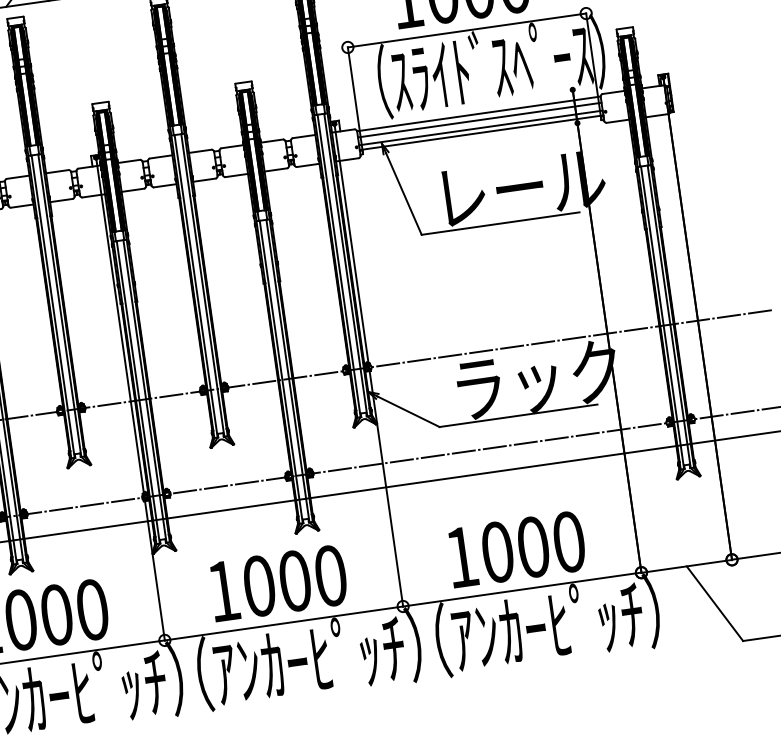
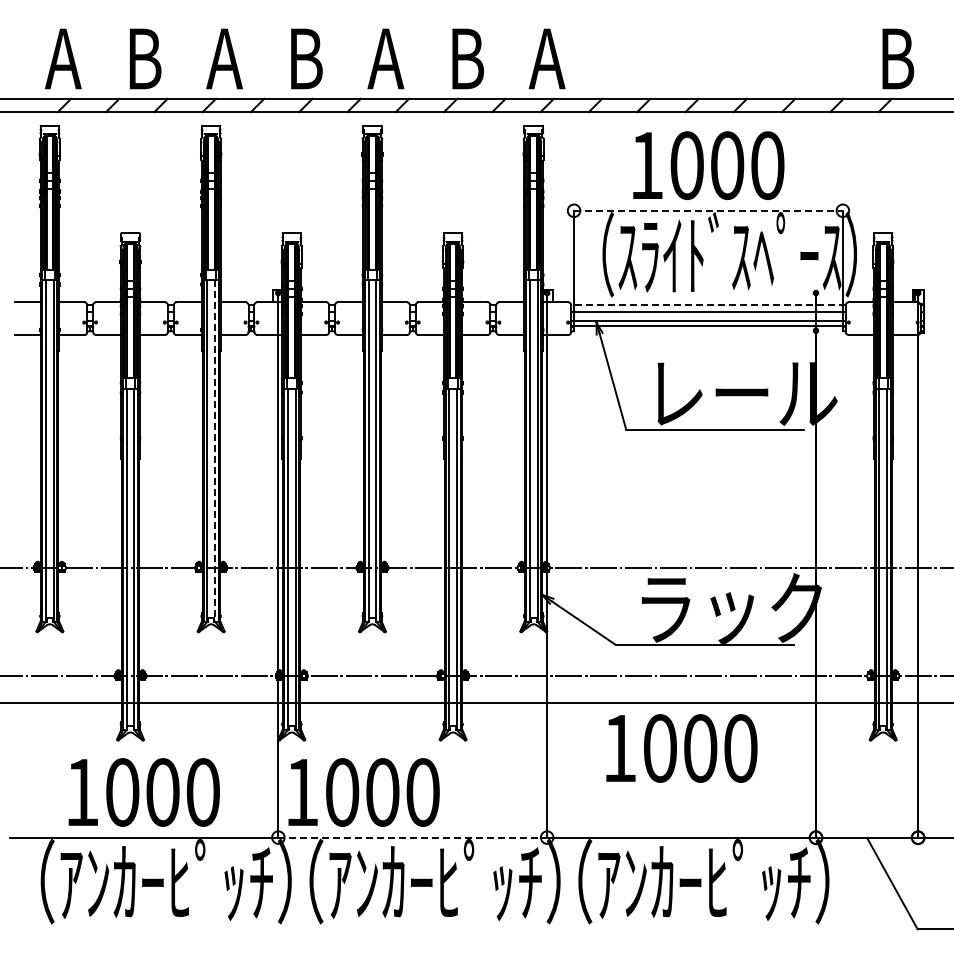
line: (467, 30) -> (708, 210), solid -> dashed
line: (477, 113) -> (707, 304), solid -> dashed
line: (59, 306) -> (214, 451), solid -> dashed
text: (516, 549) -> (681, 748), moved
text: (278, 583) -> (363, 792), moved
line: (284, 623) -> (413, 837), solid -> dashed

